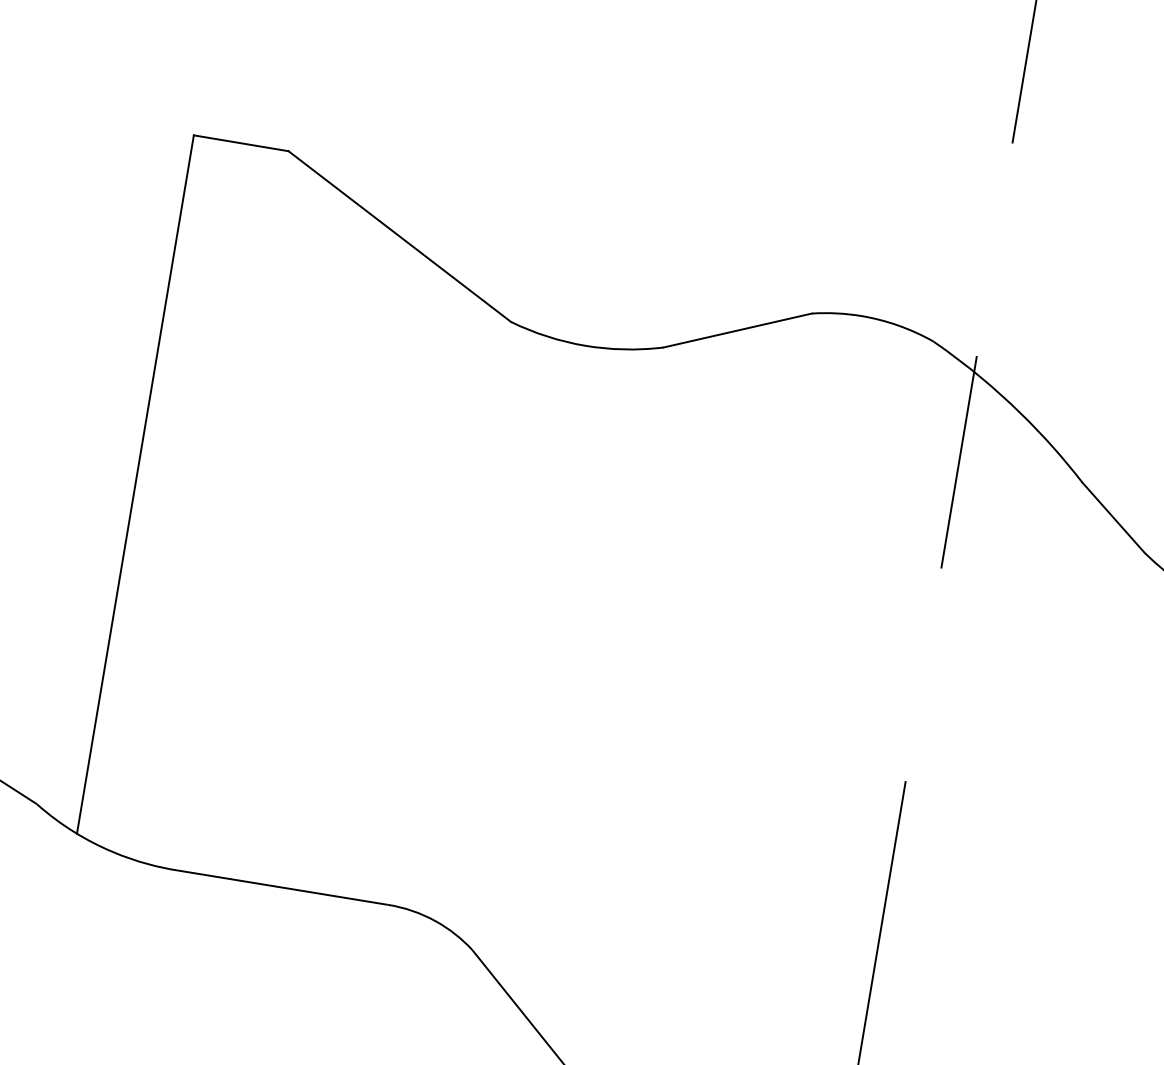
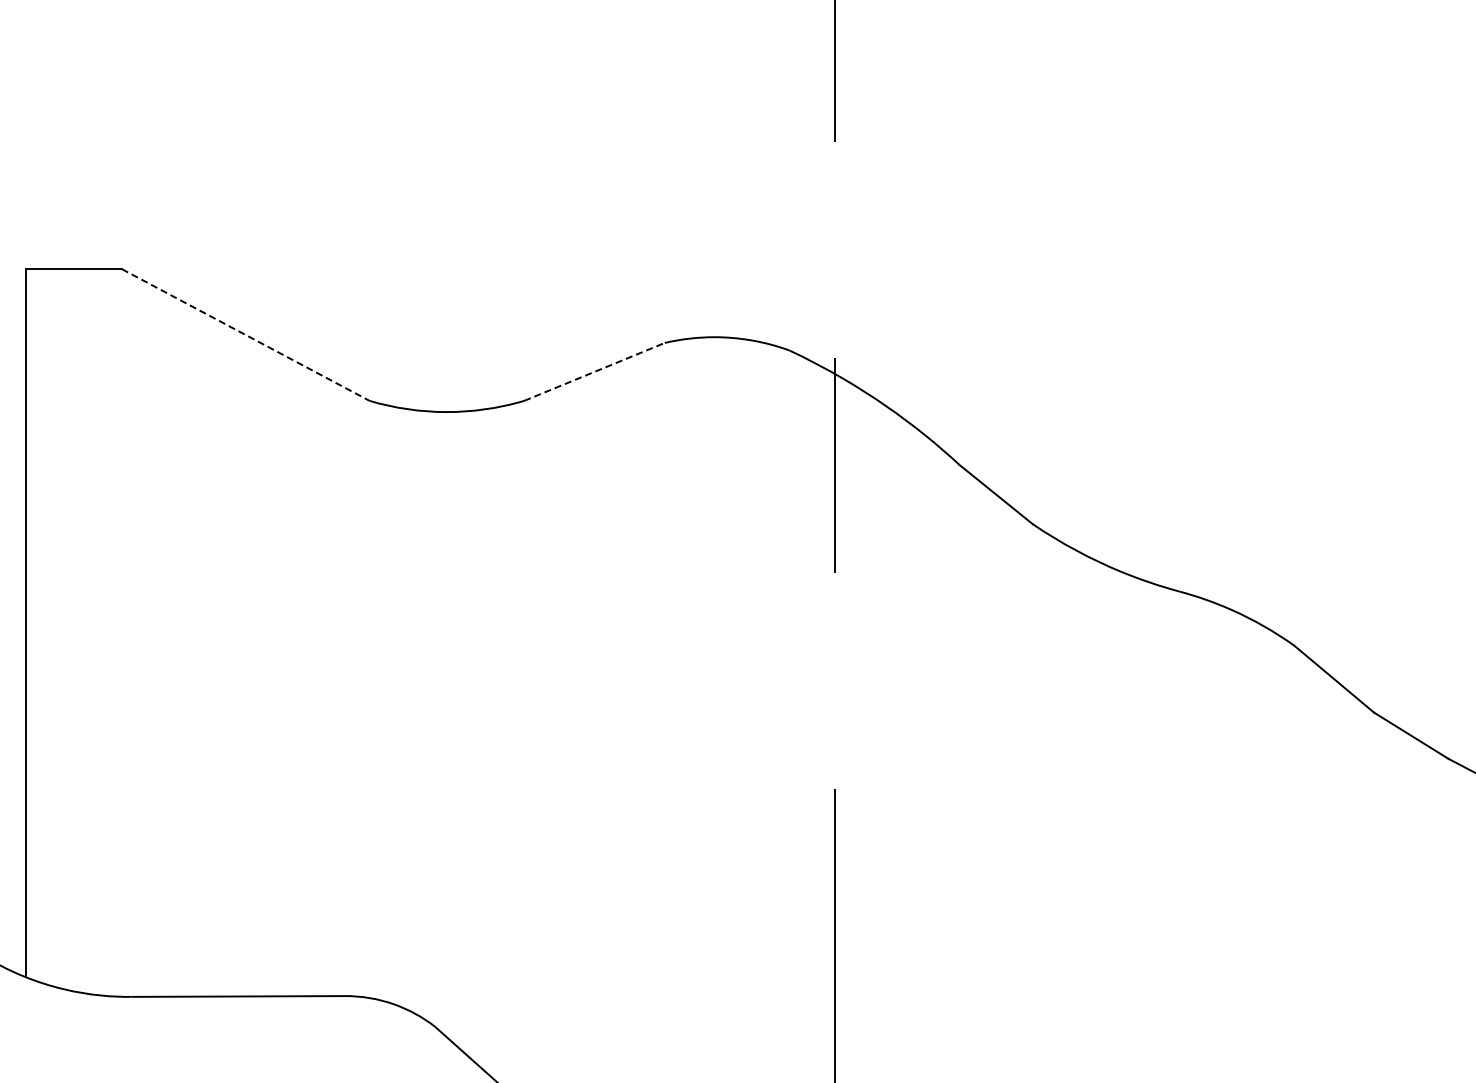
line: (400, 237) -> (246, 335), solid -> dashed
line: (738, 330) -> (595, 371), solid -> dashed

